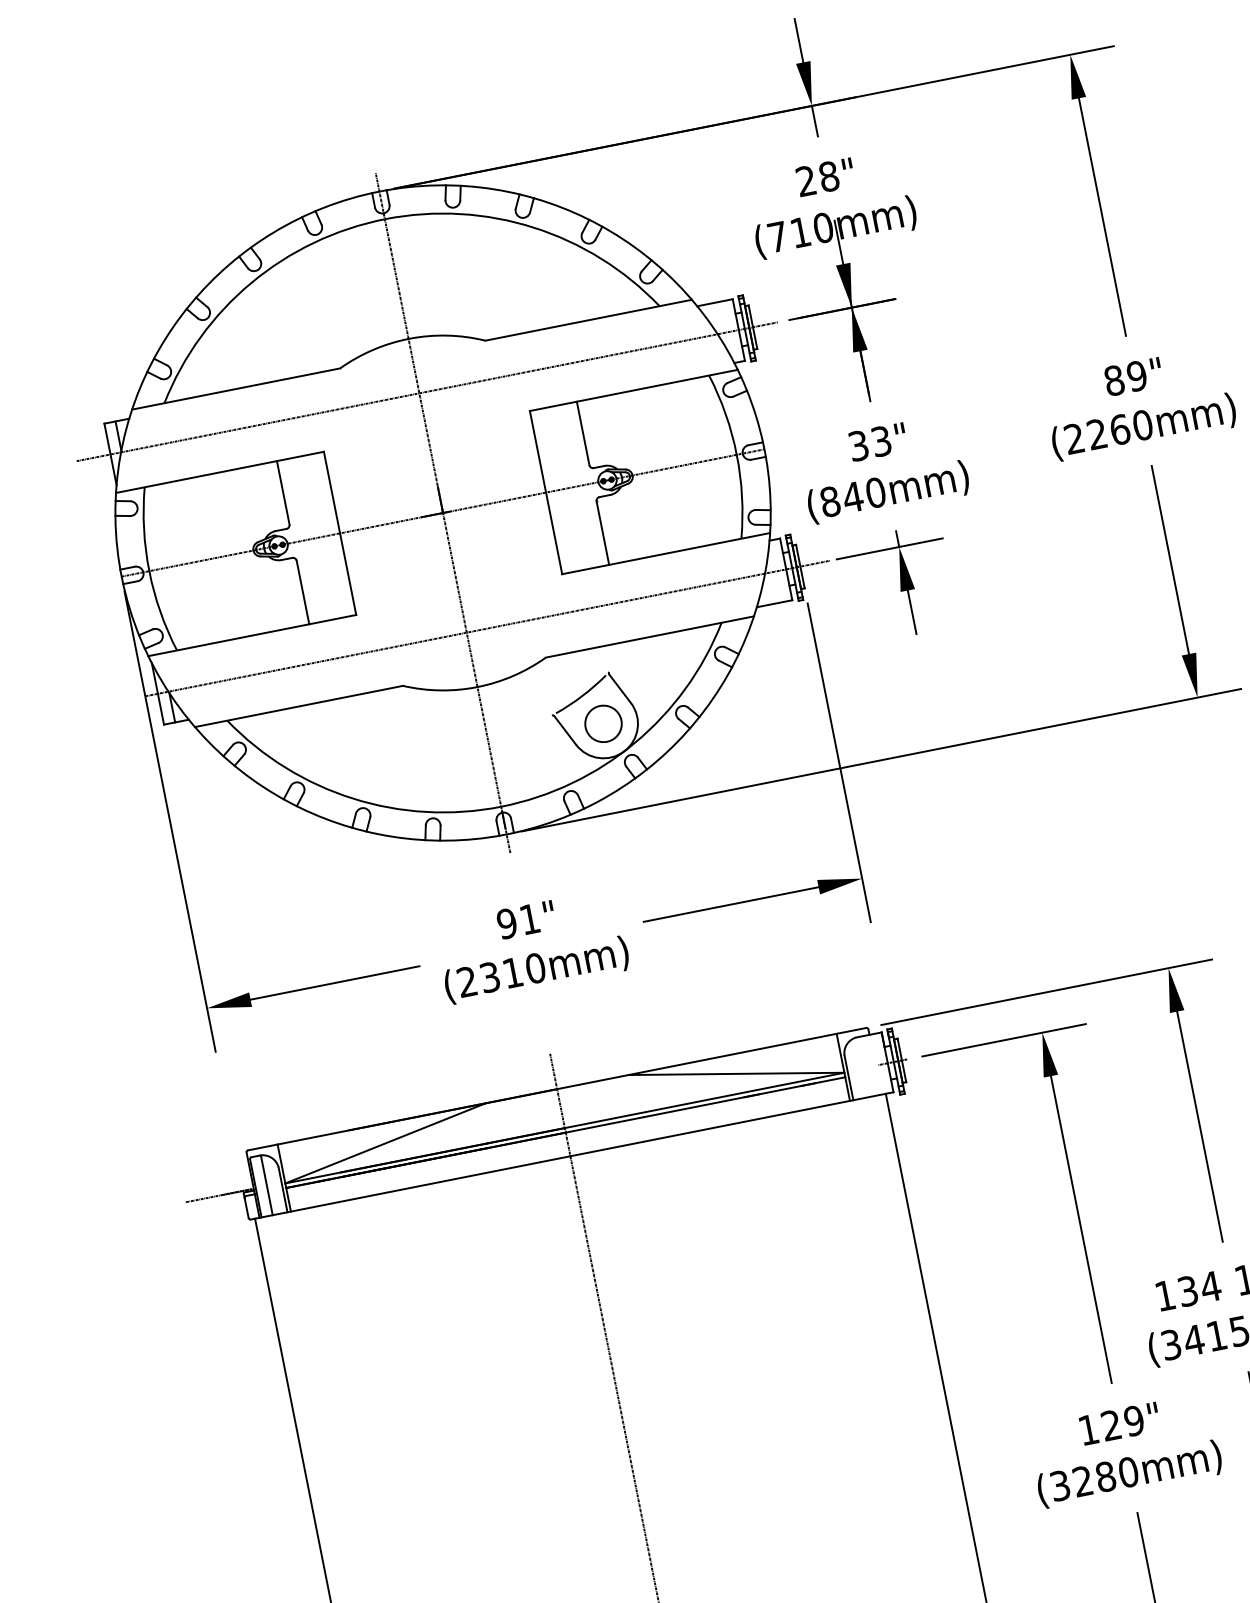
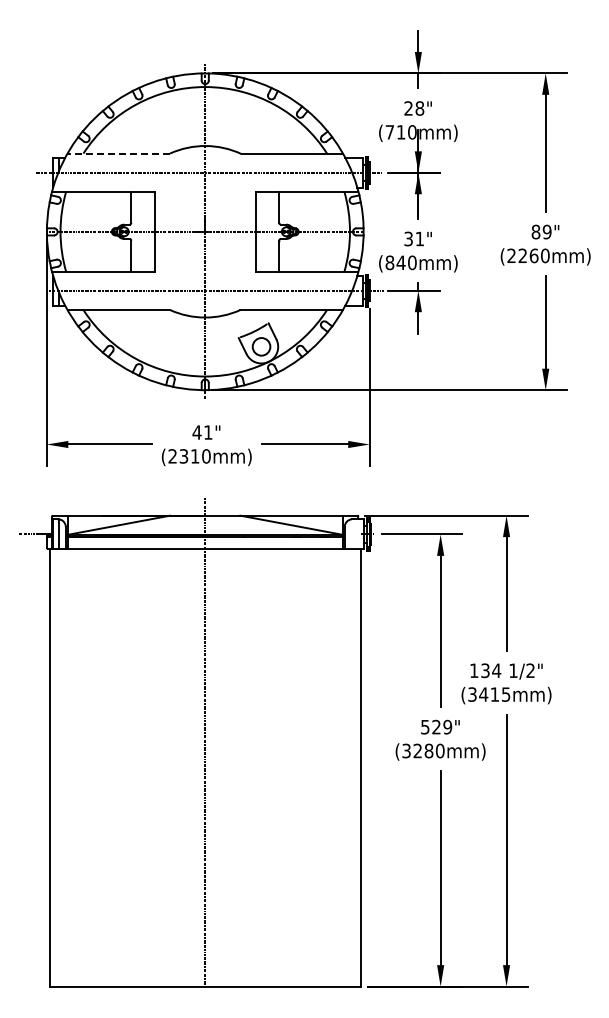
line: (235, 388) -> (118, 153), solid -> dashed
text: (880, 440) -> (419, 238), 33" -> 31"
text: (505, 923) -> (196, 432), 91" -> 41"
text: (1089, 1430) -> (425, 727), 129" -> 529"

